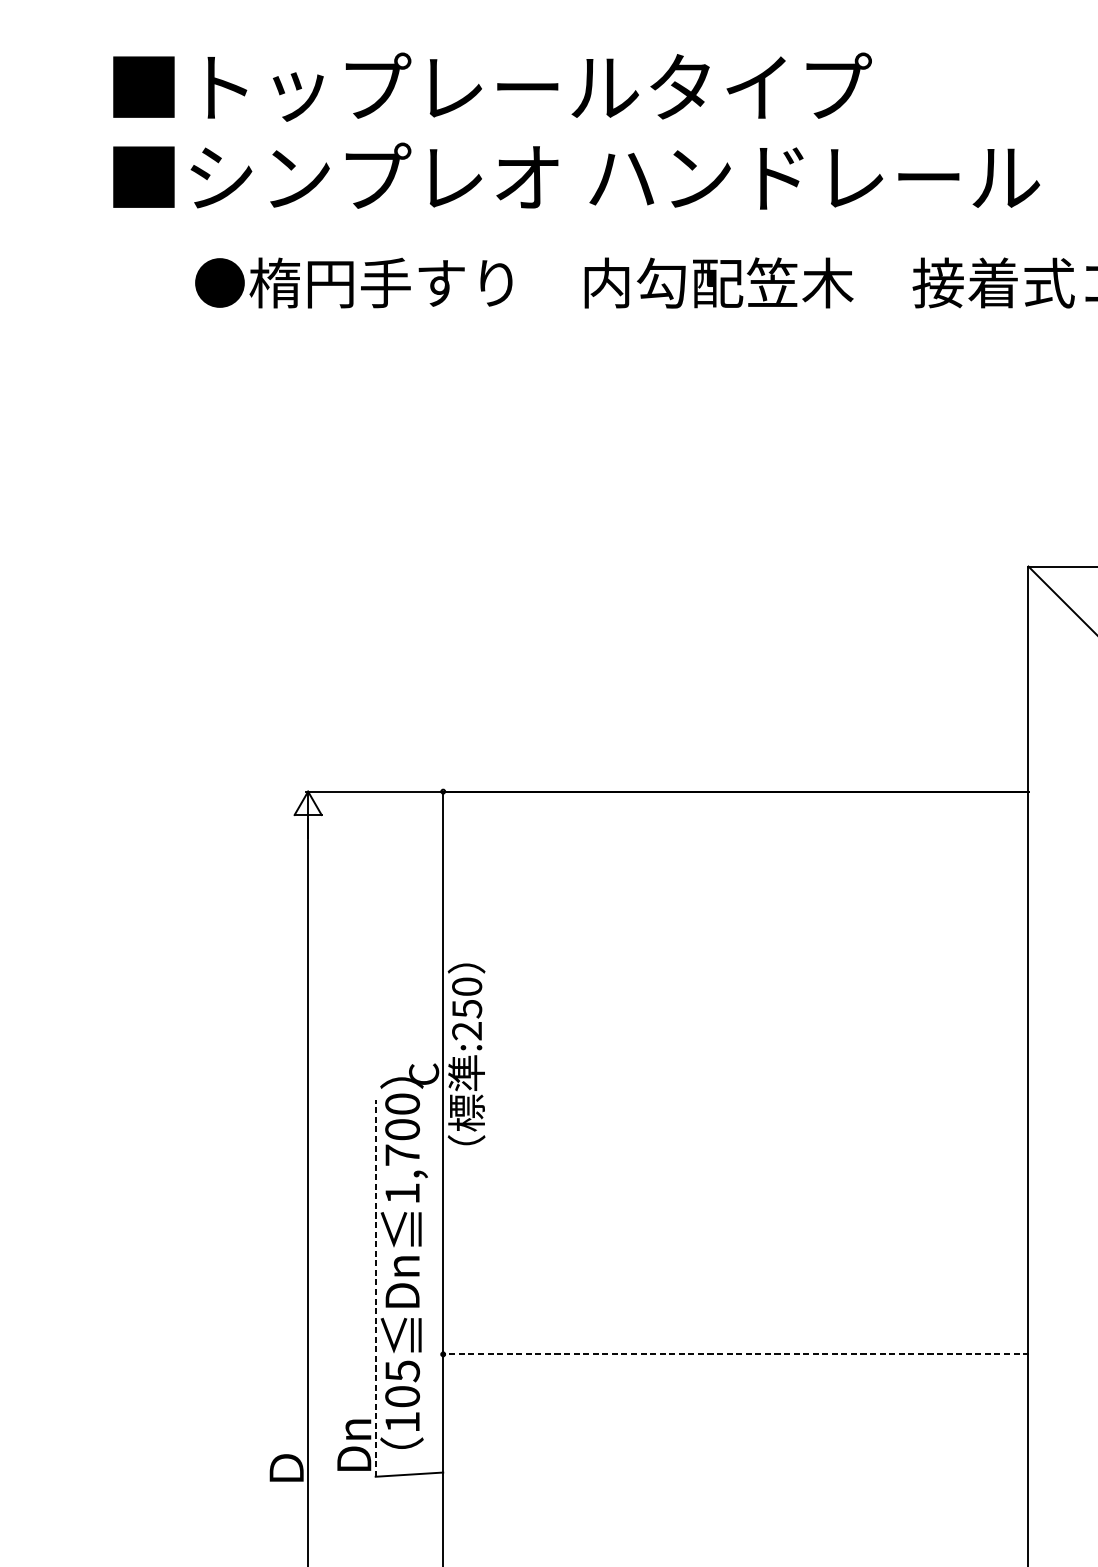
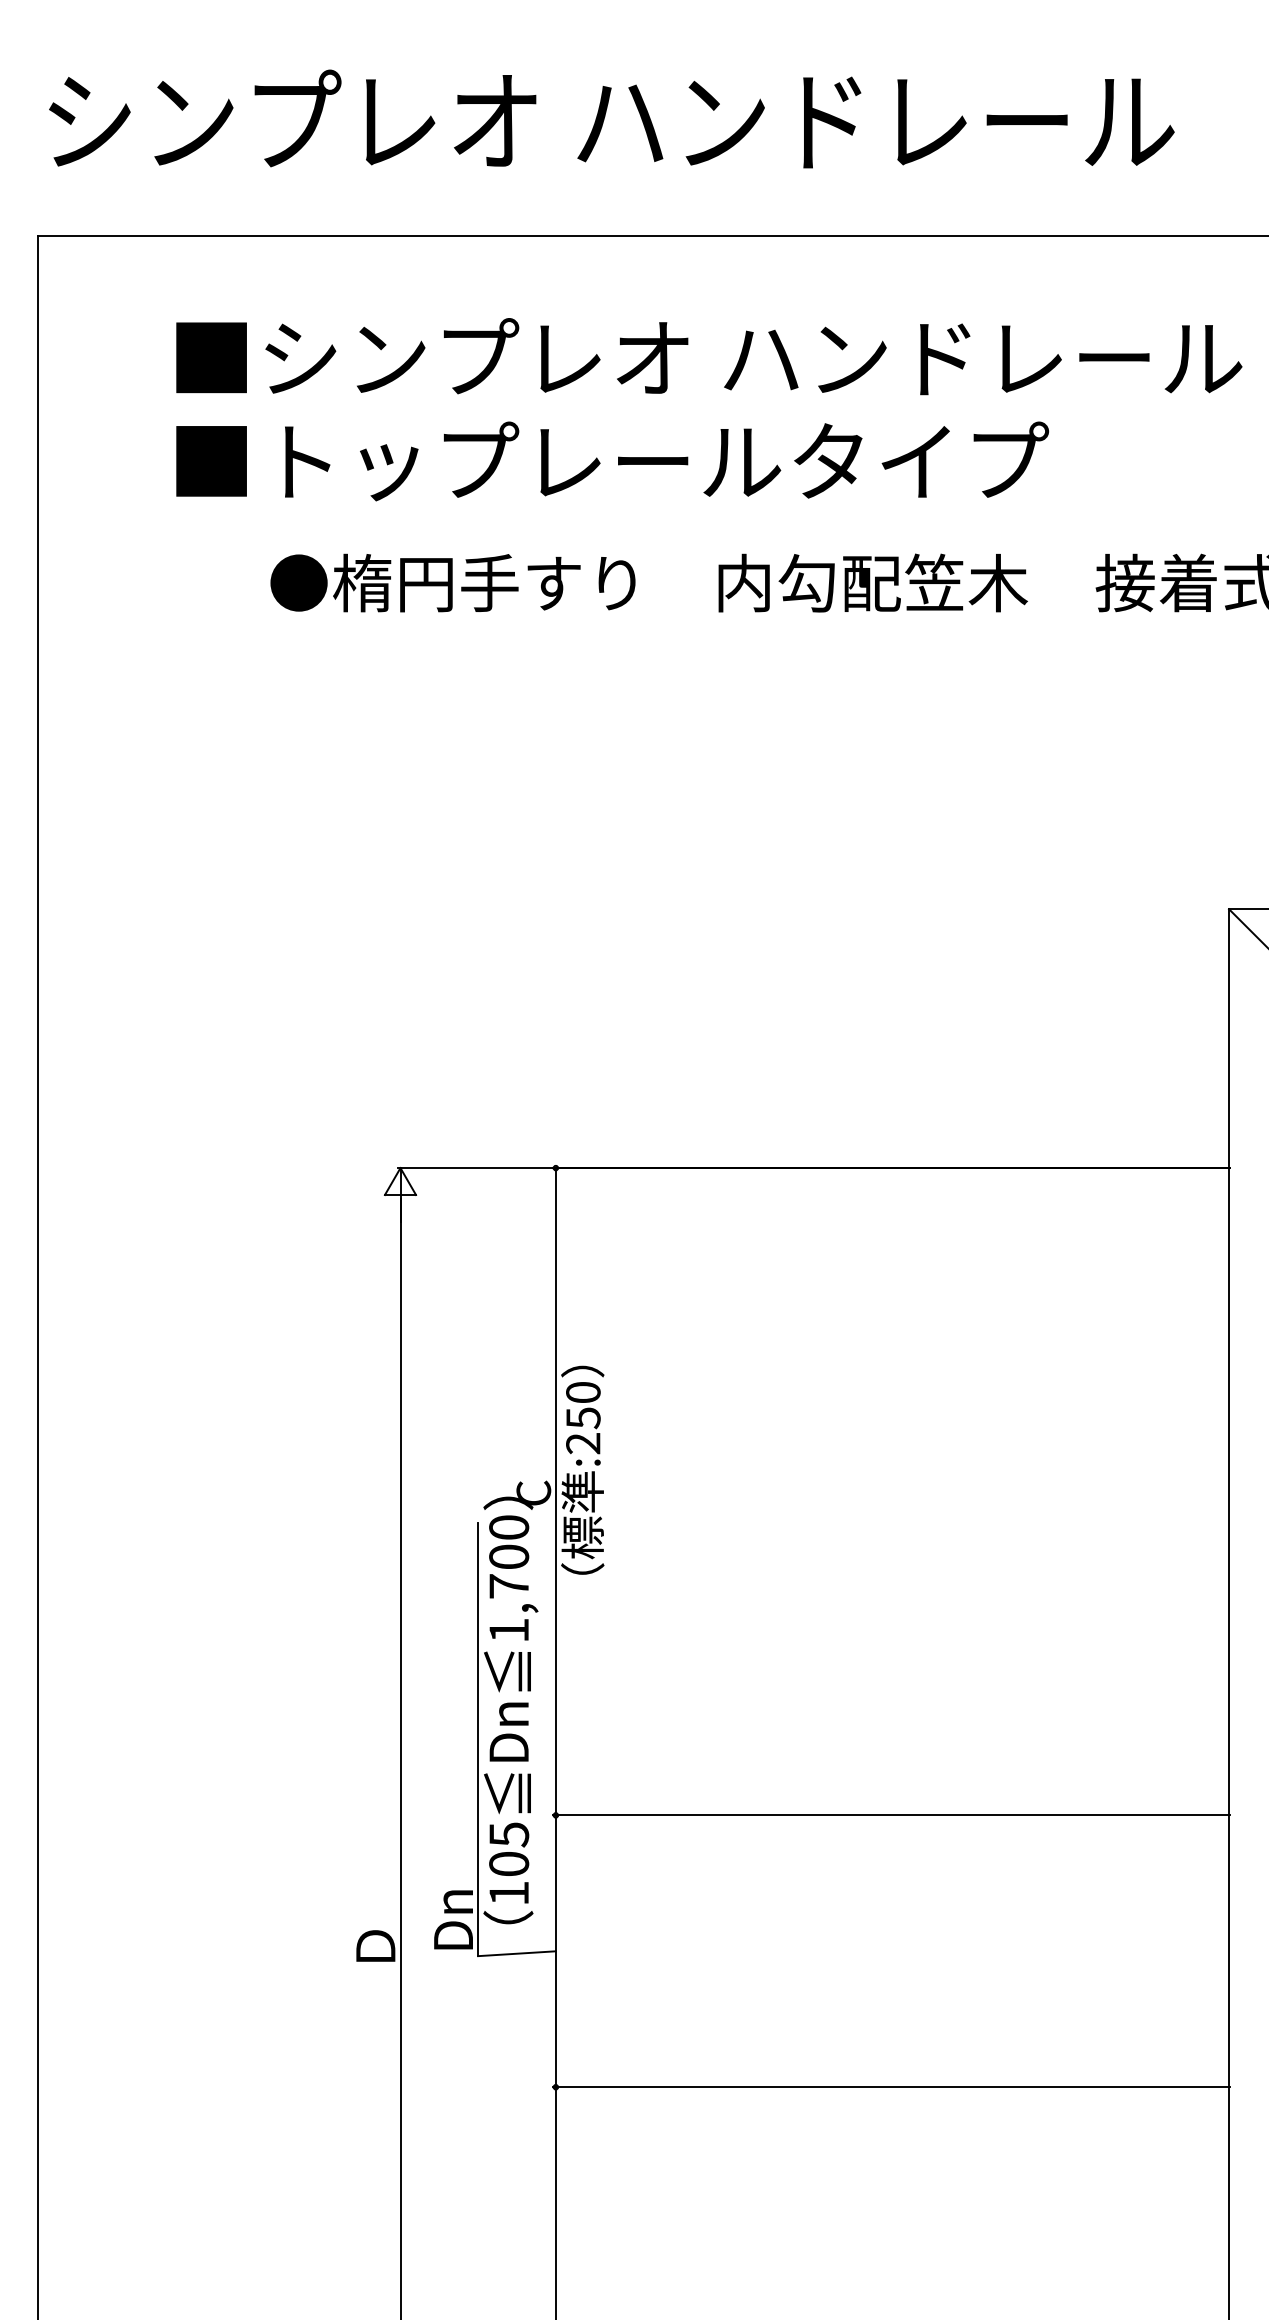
text: (615, 86) -> (753, 357), ■トップレールタイプ -> ■シンプレオ ハンドレール
text: (615, 177) -> (753, 461), ■シンプレオ ハンドレール -> ■トップレールタイプ
line: (375, 1288) -> (478, 1739), dashed -> solid
line: (735, 1354) -> (891, 1815), dashed -> solid

